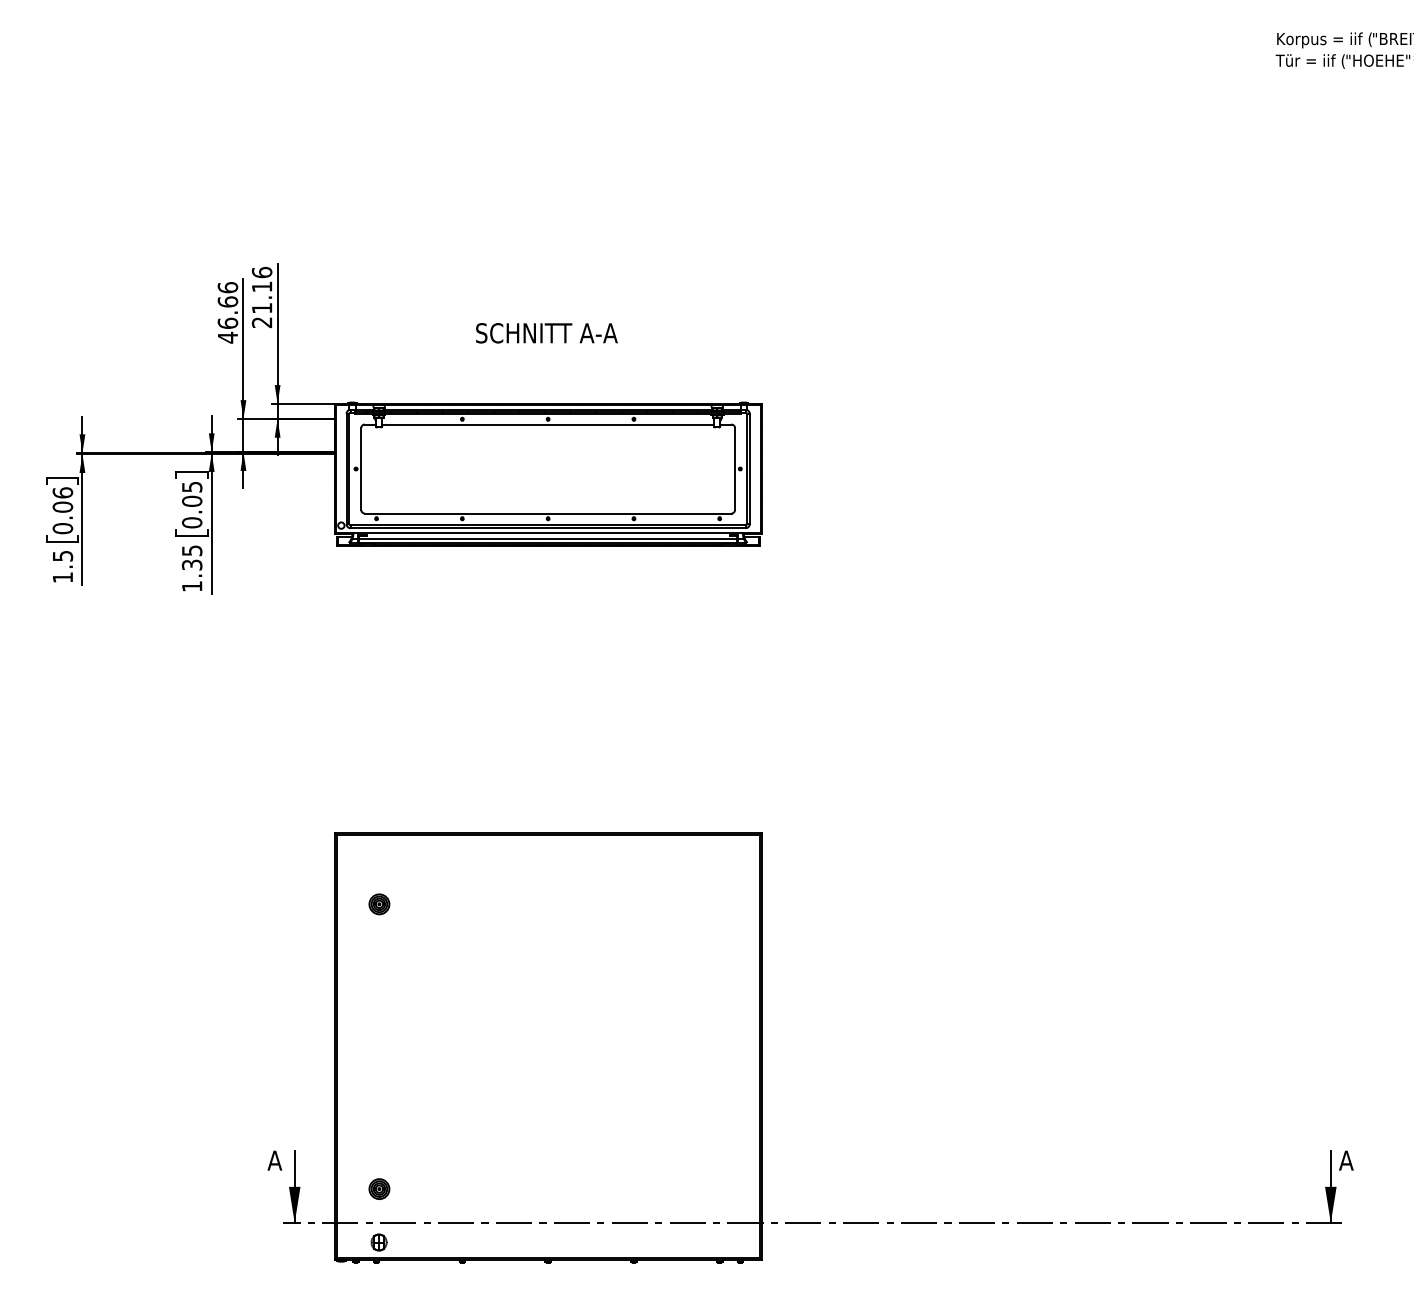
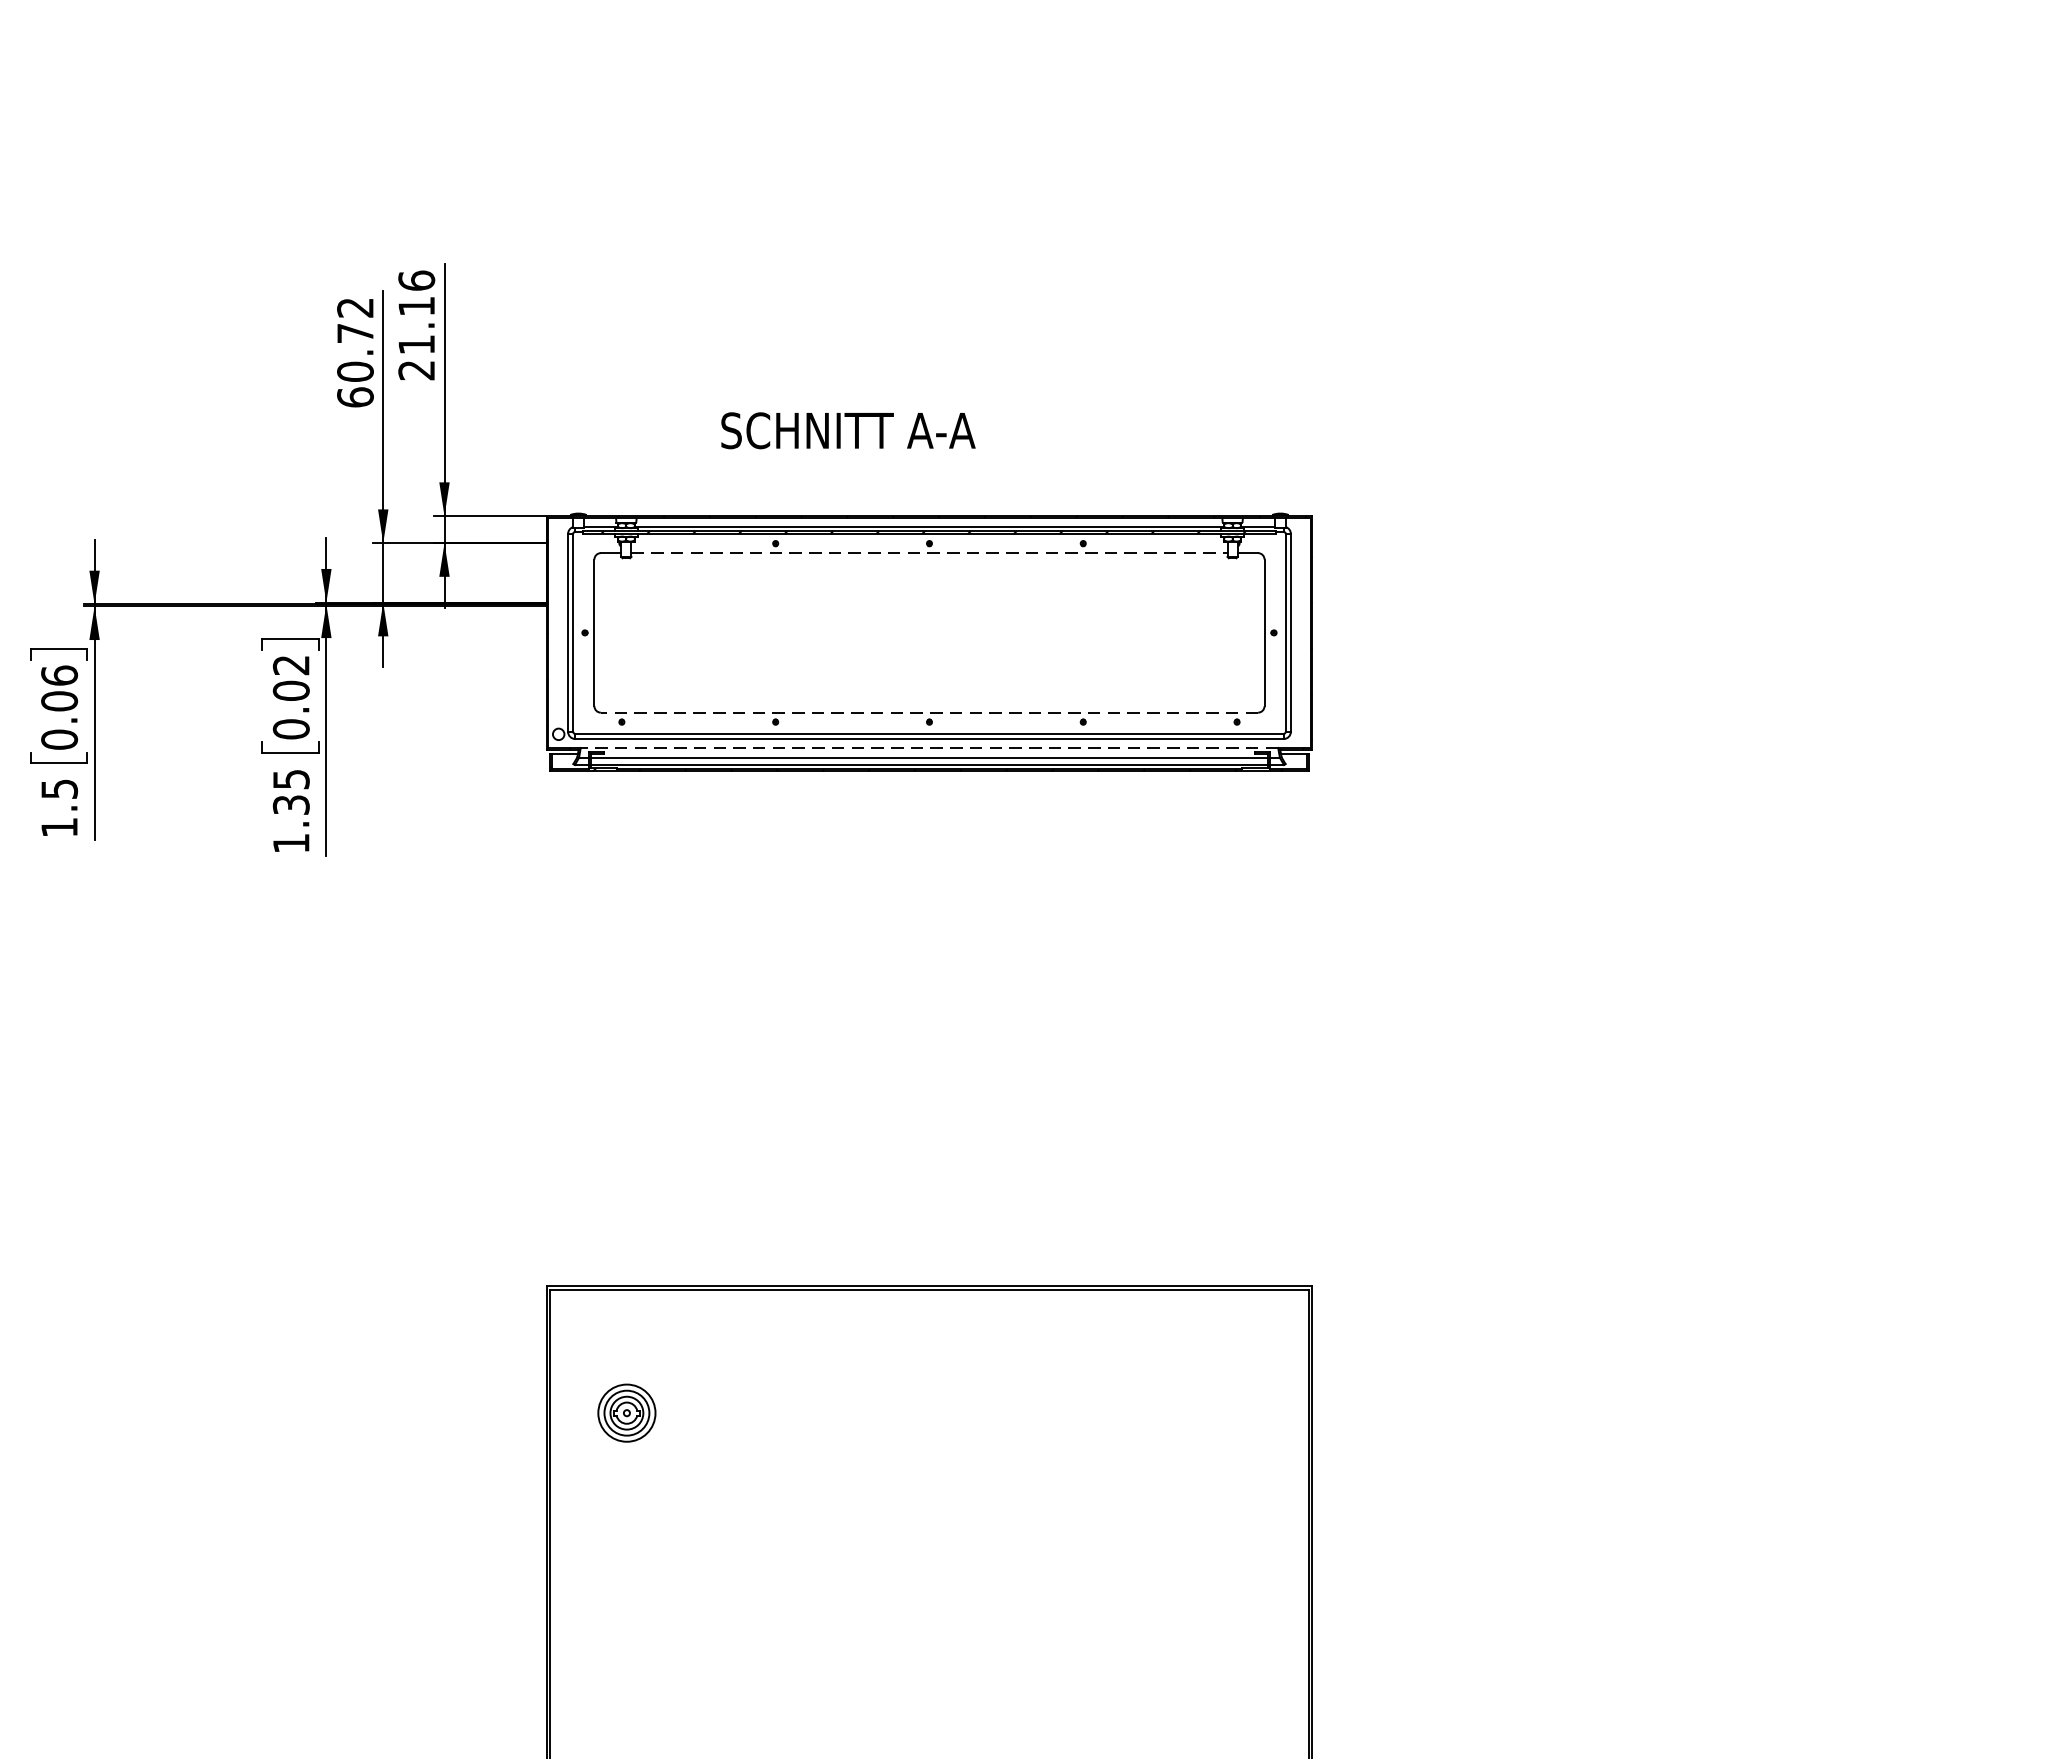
text: (227, 312) -> (354, 352), 46.66 -> 60.72
text: (546, 333) -> (847, 431), moved
line: (548, 424) -> (930, 553), solid -> dashed
text: (192, 487) -> (291, 666), 0.05 -> 0.02
line: (547, 513) -> (928, 712), solid -> dashed
line: (548, 533) -> (930, 748), solid -> dashed
part: (379, 904) -> (627, 1413), size x1.6

